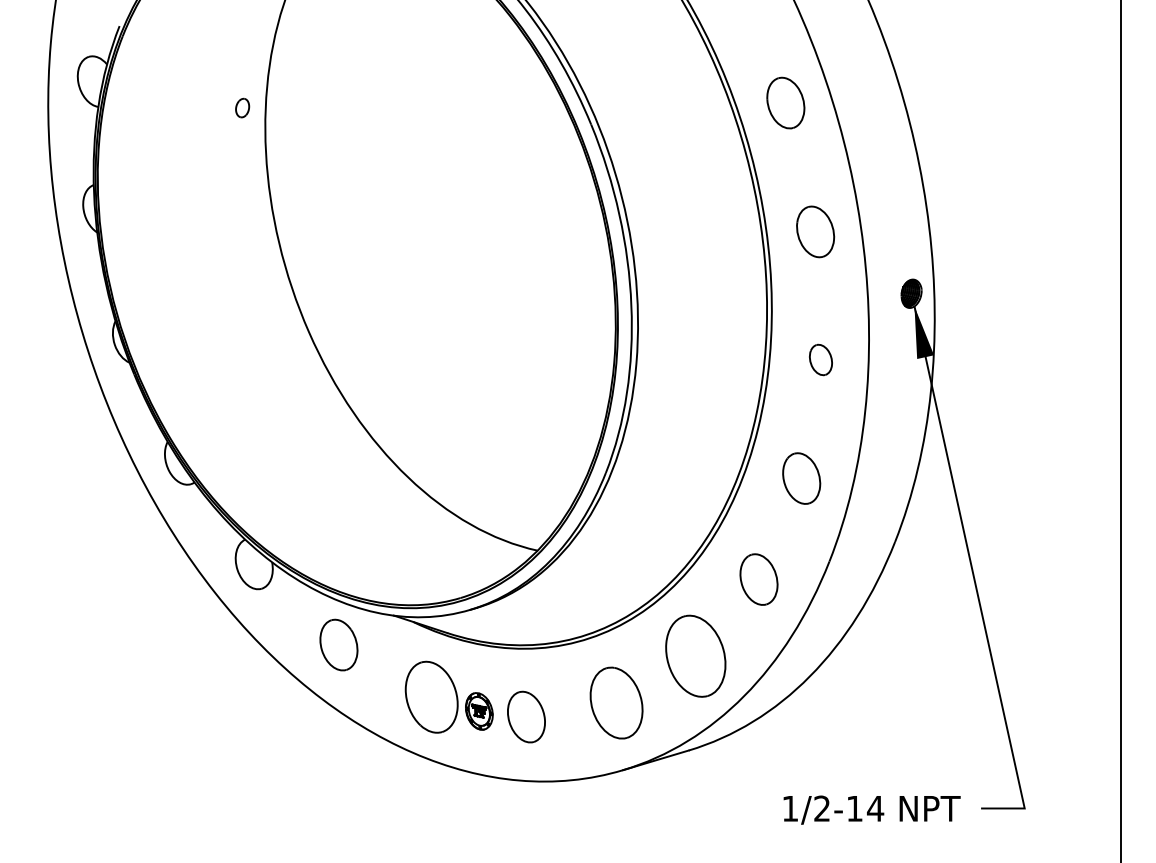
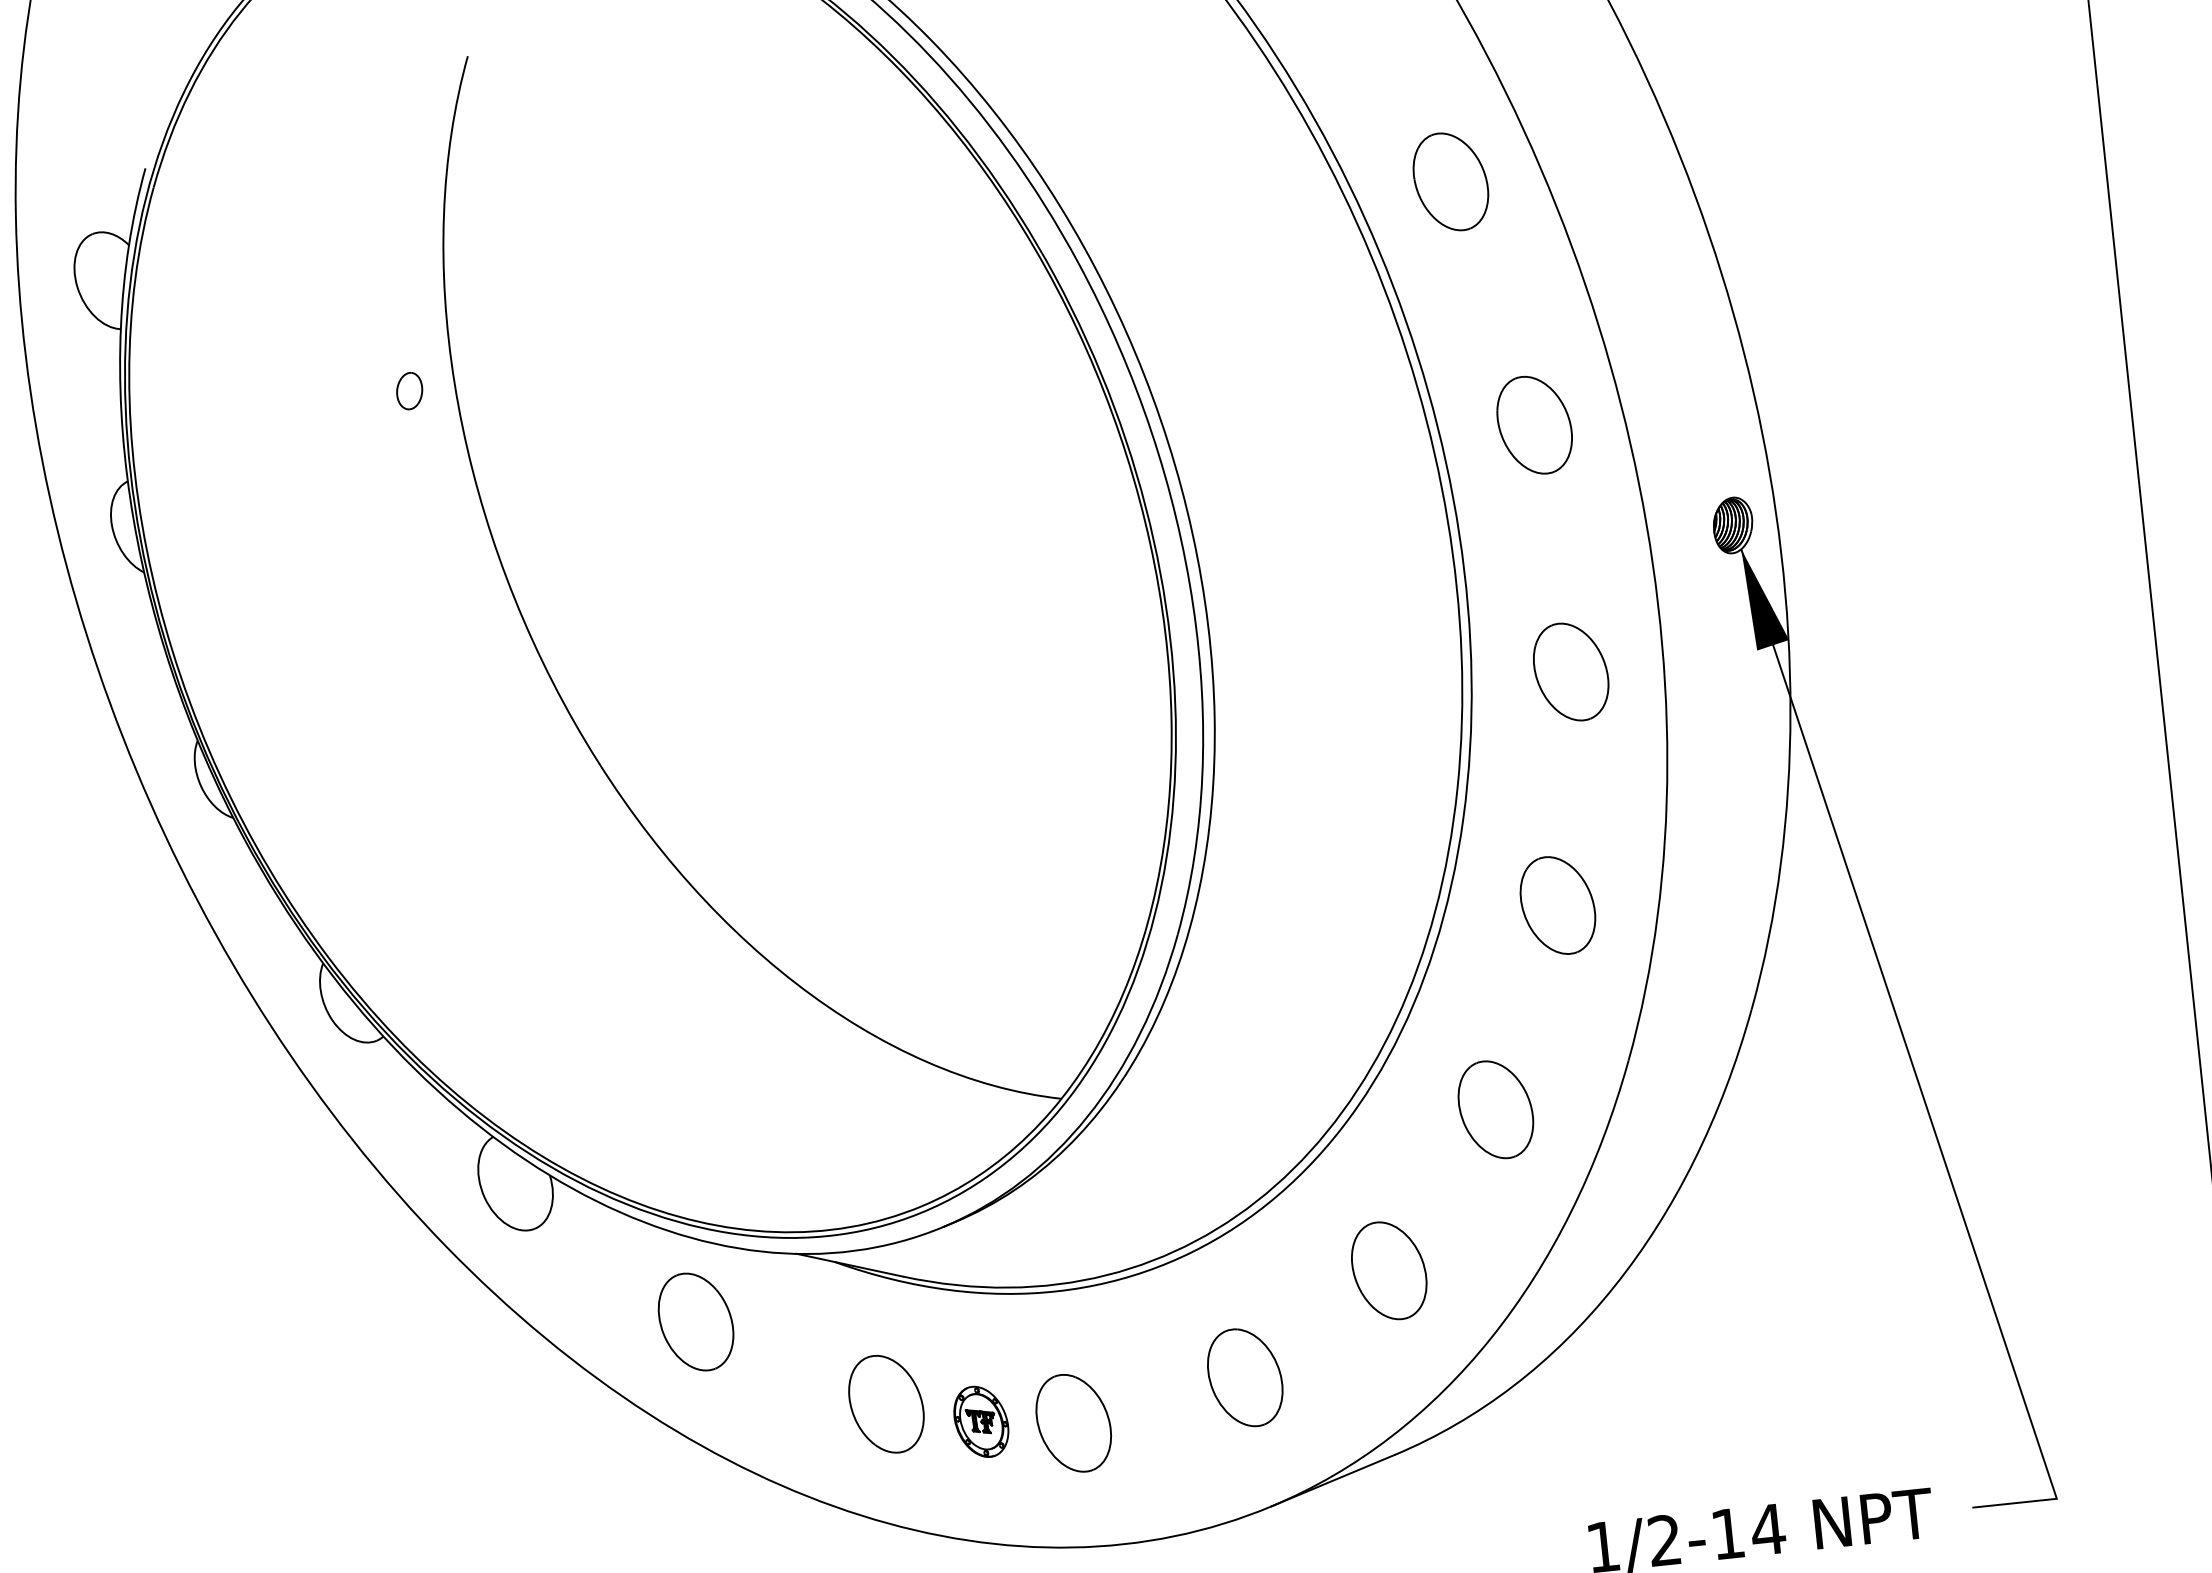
part: (242, 107) -> (409, 390), moved
part: (820, 359) -> (1570, 671), size x1.67
part: (695, 655) -> (1388, 1269), size x0.62
part: (431, 697) -> (885, 1404), size x0.71
part: (616, 702) -> (1245, 1376), size x0.71

